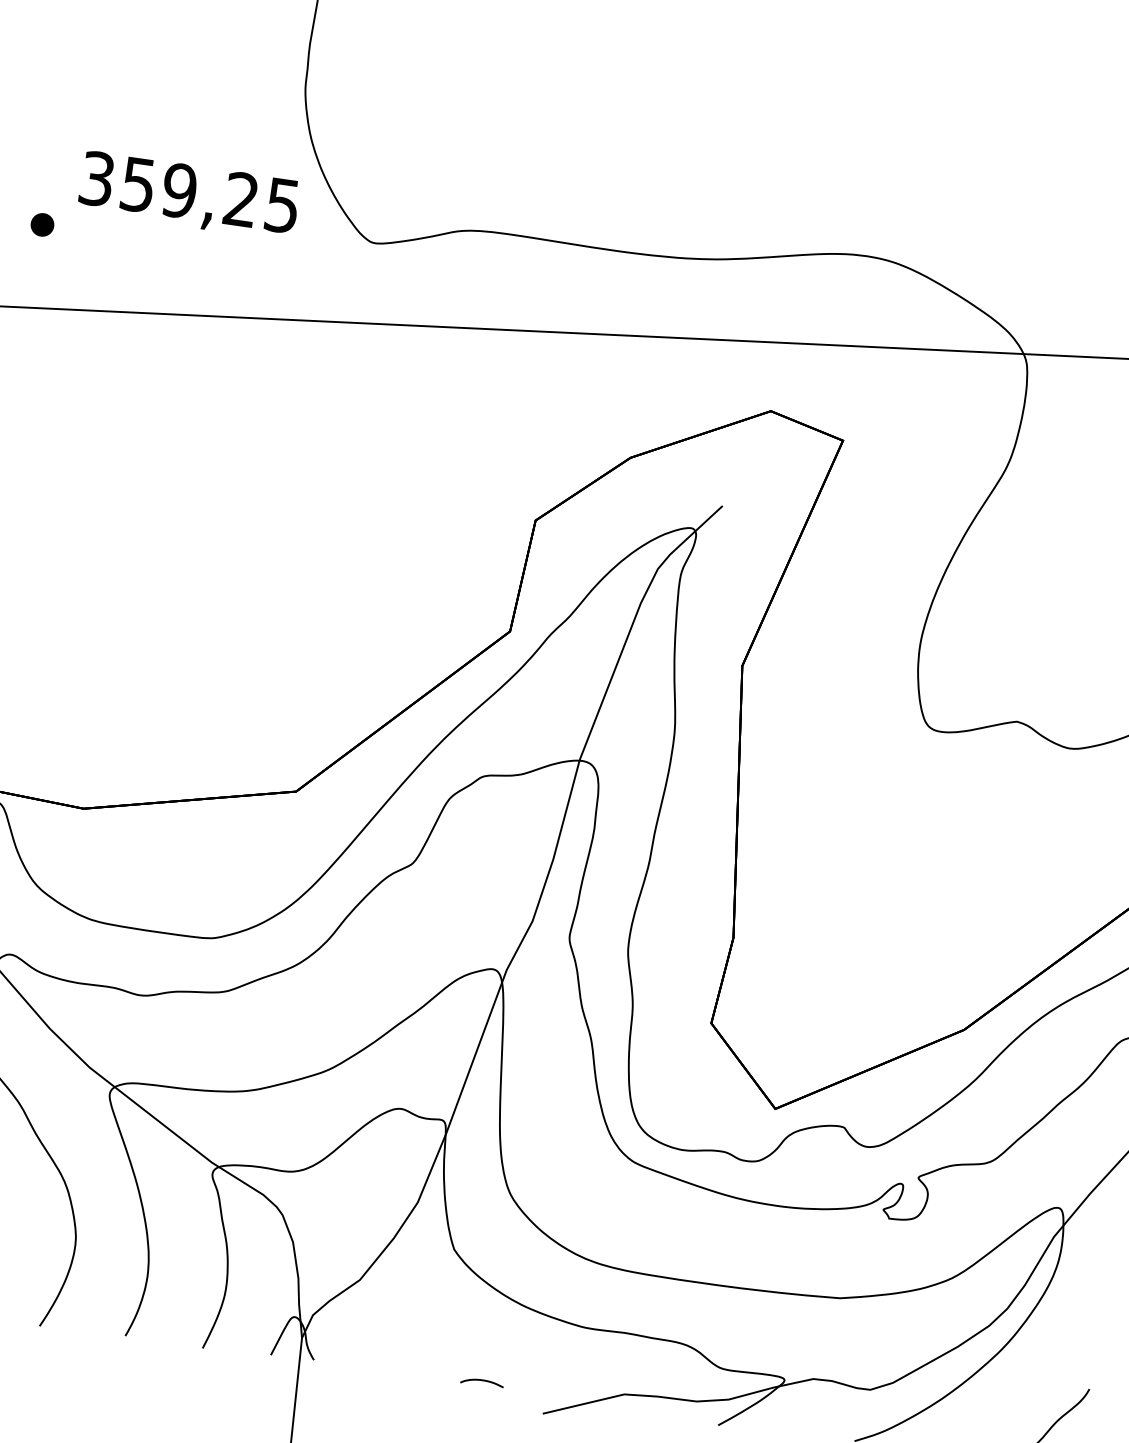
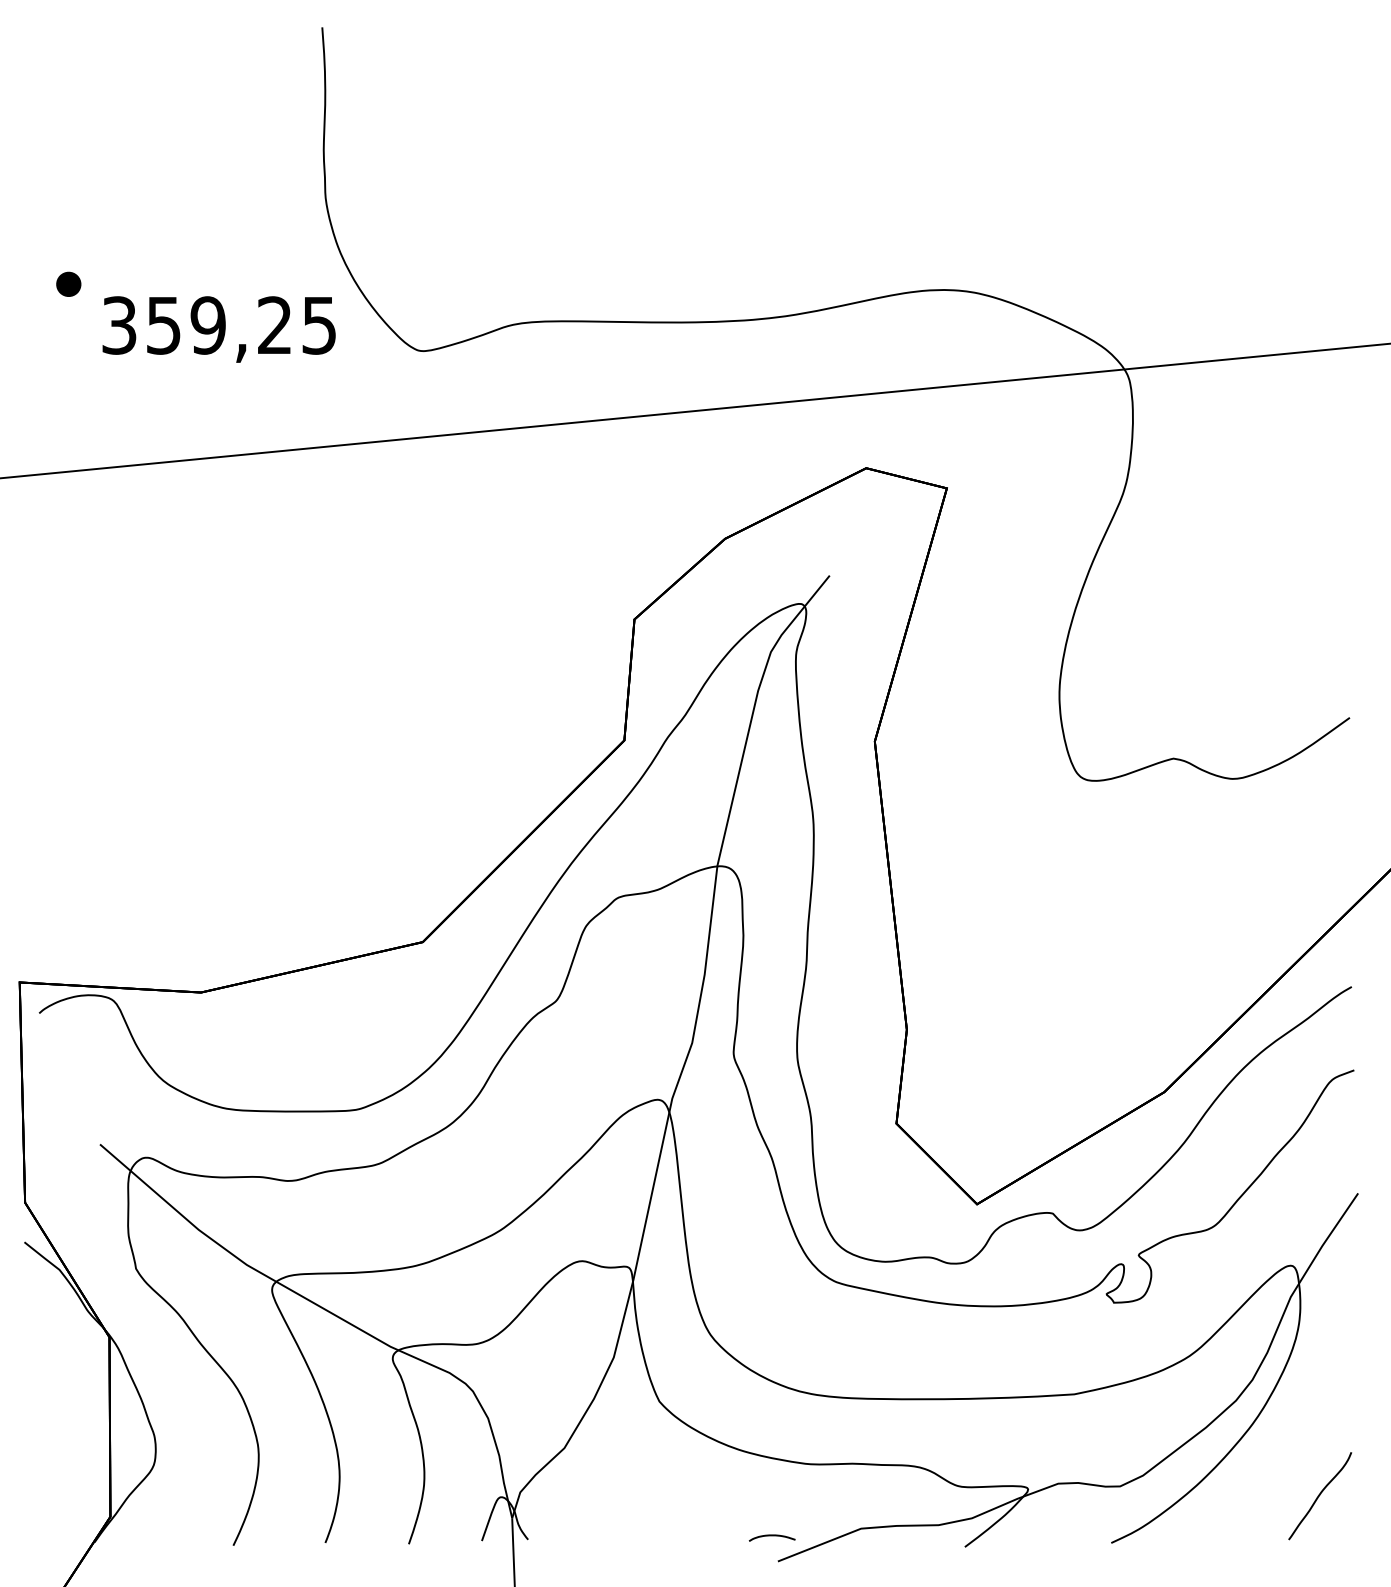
part: (42, 224) -> (68, 283), moved
curve: (481, 1381) -> (771, 1536), moved

